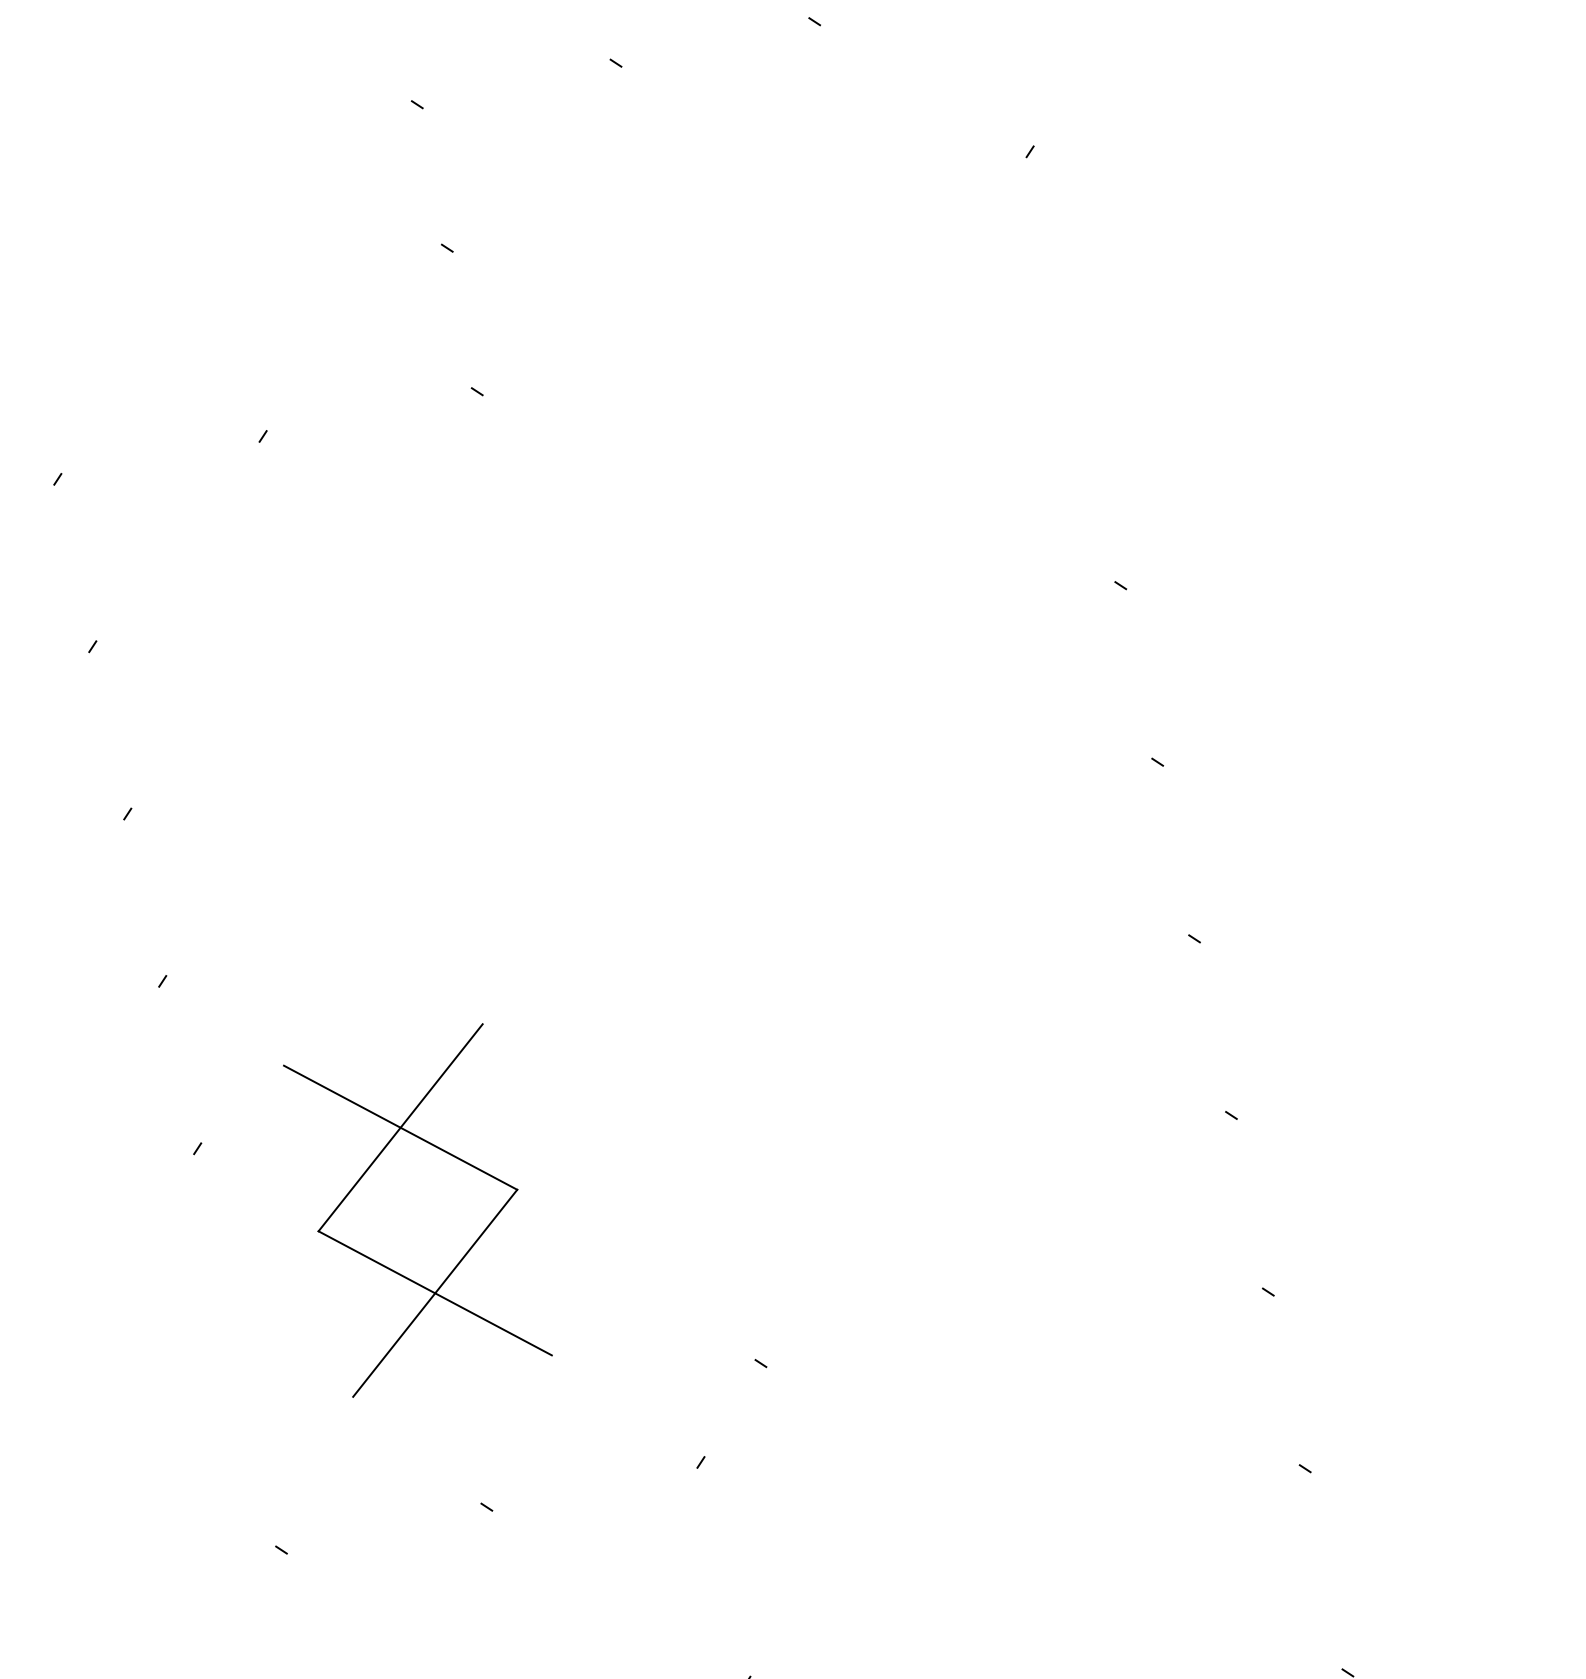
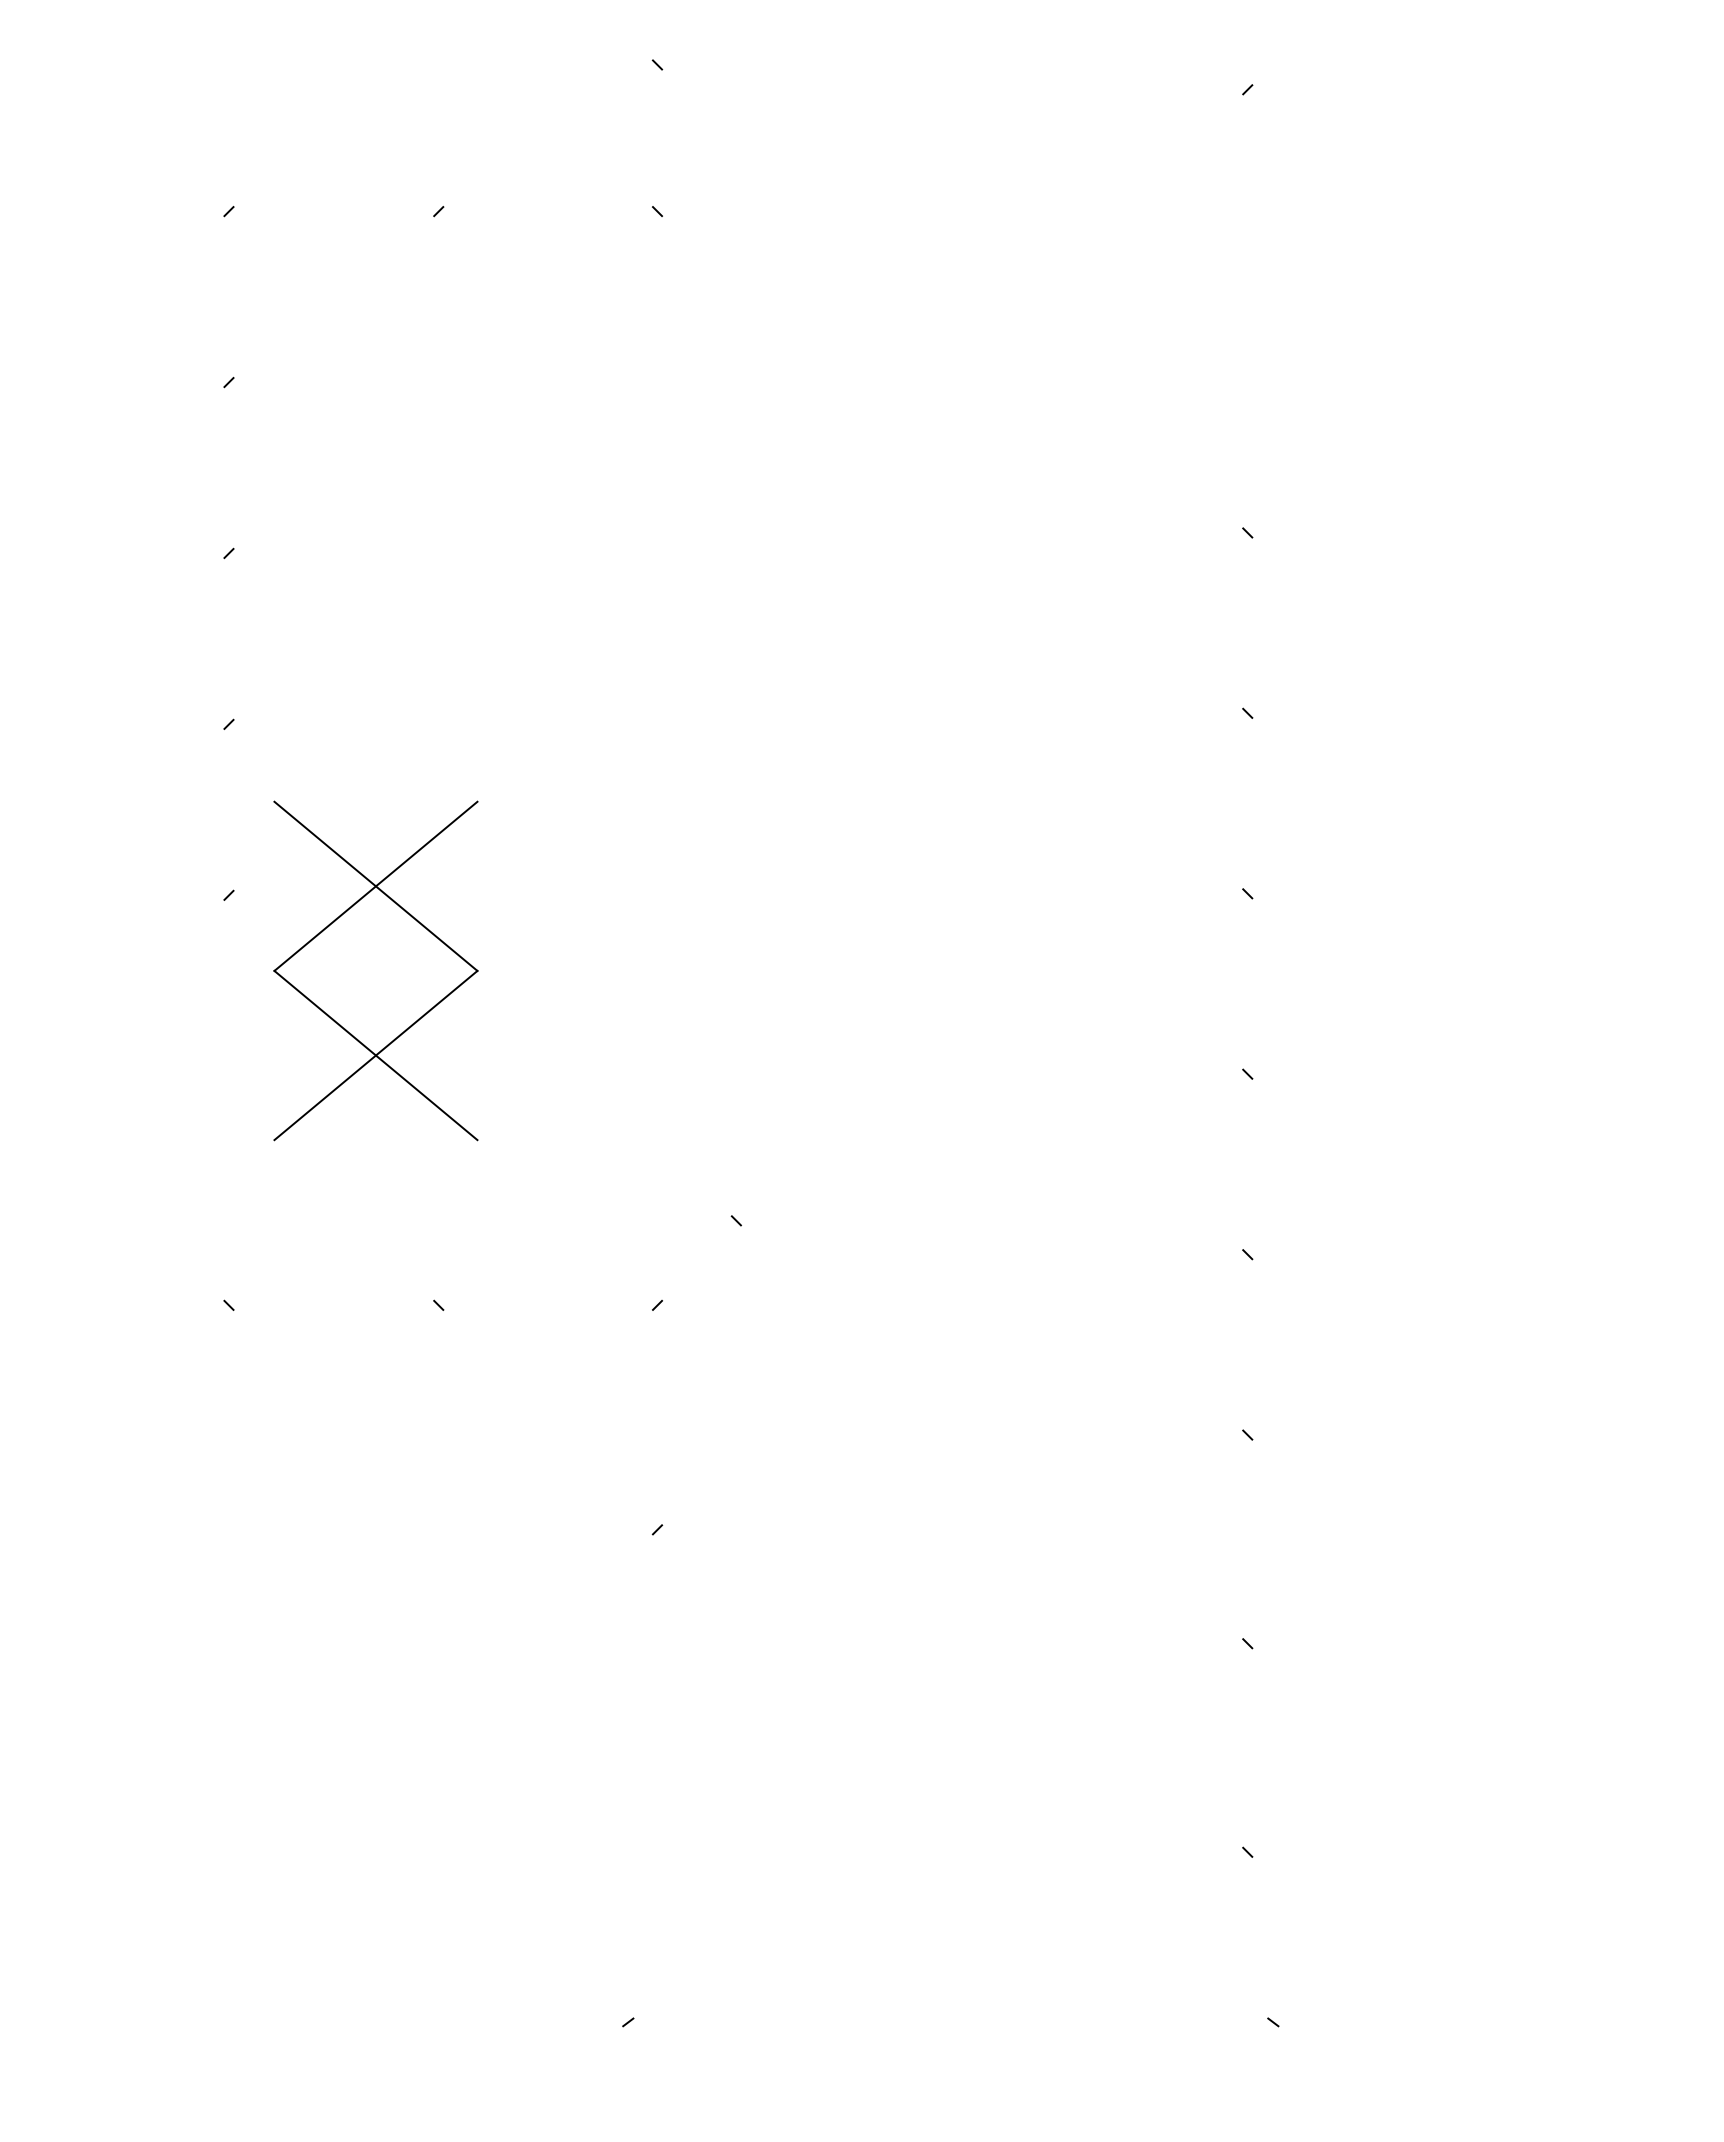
part: (417, 1210) -> (375, 970), moved

